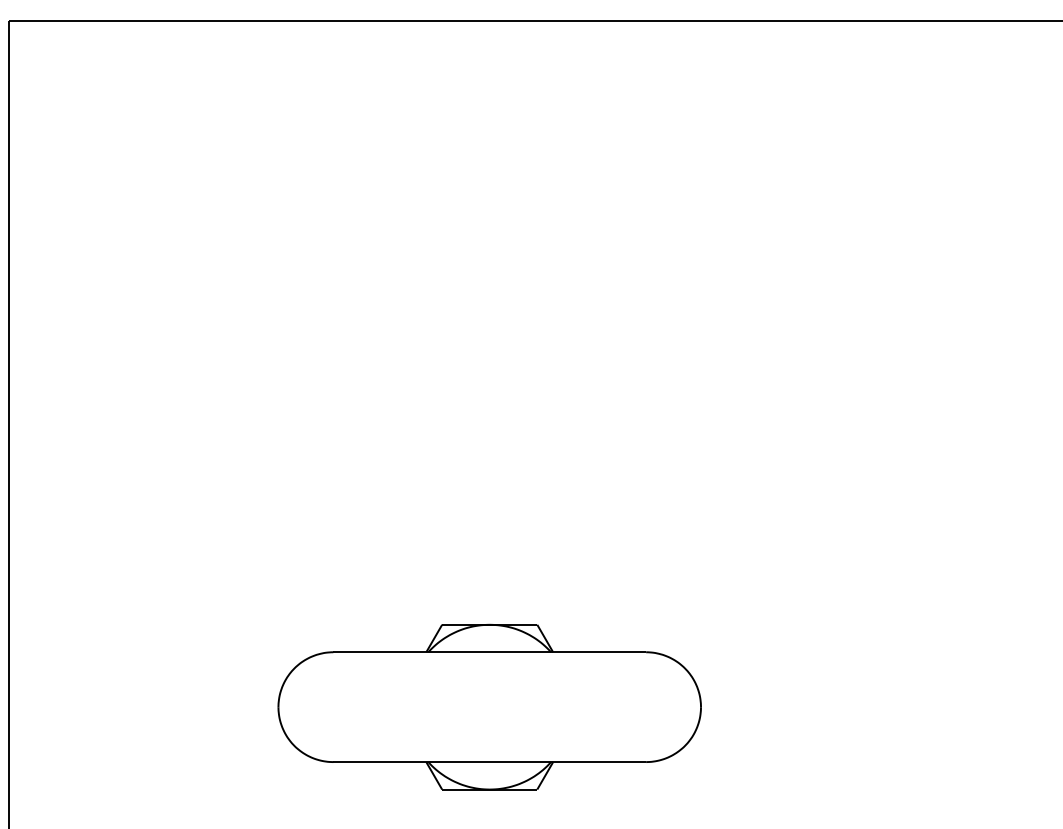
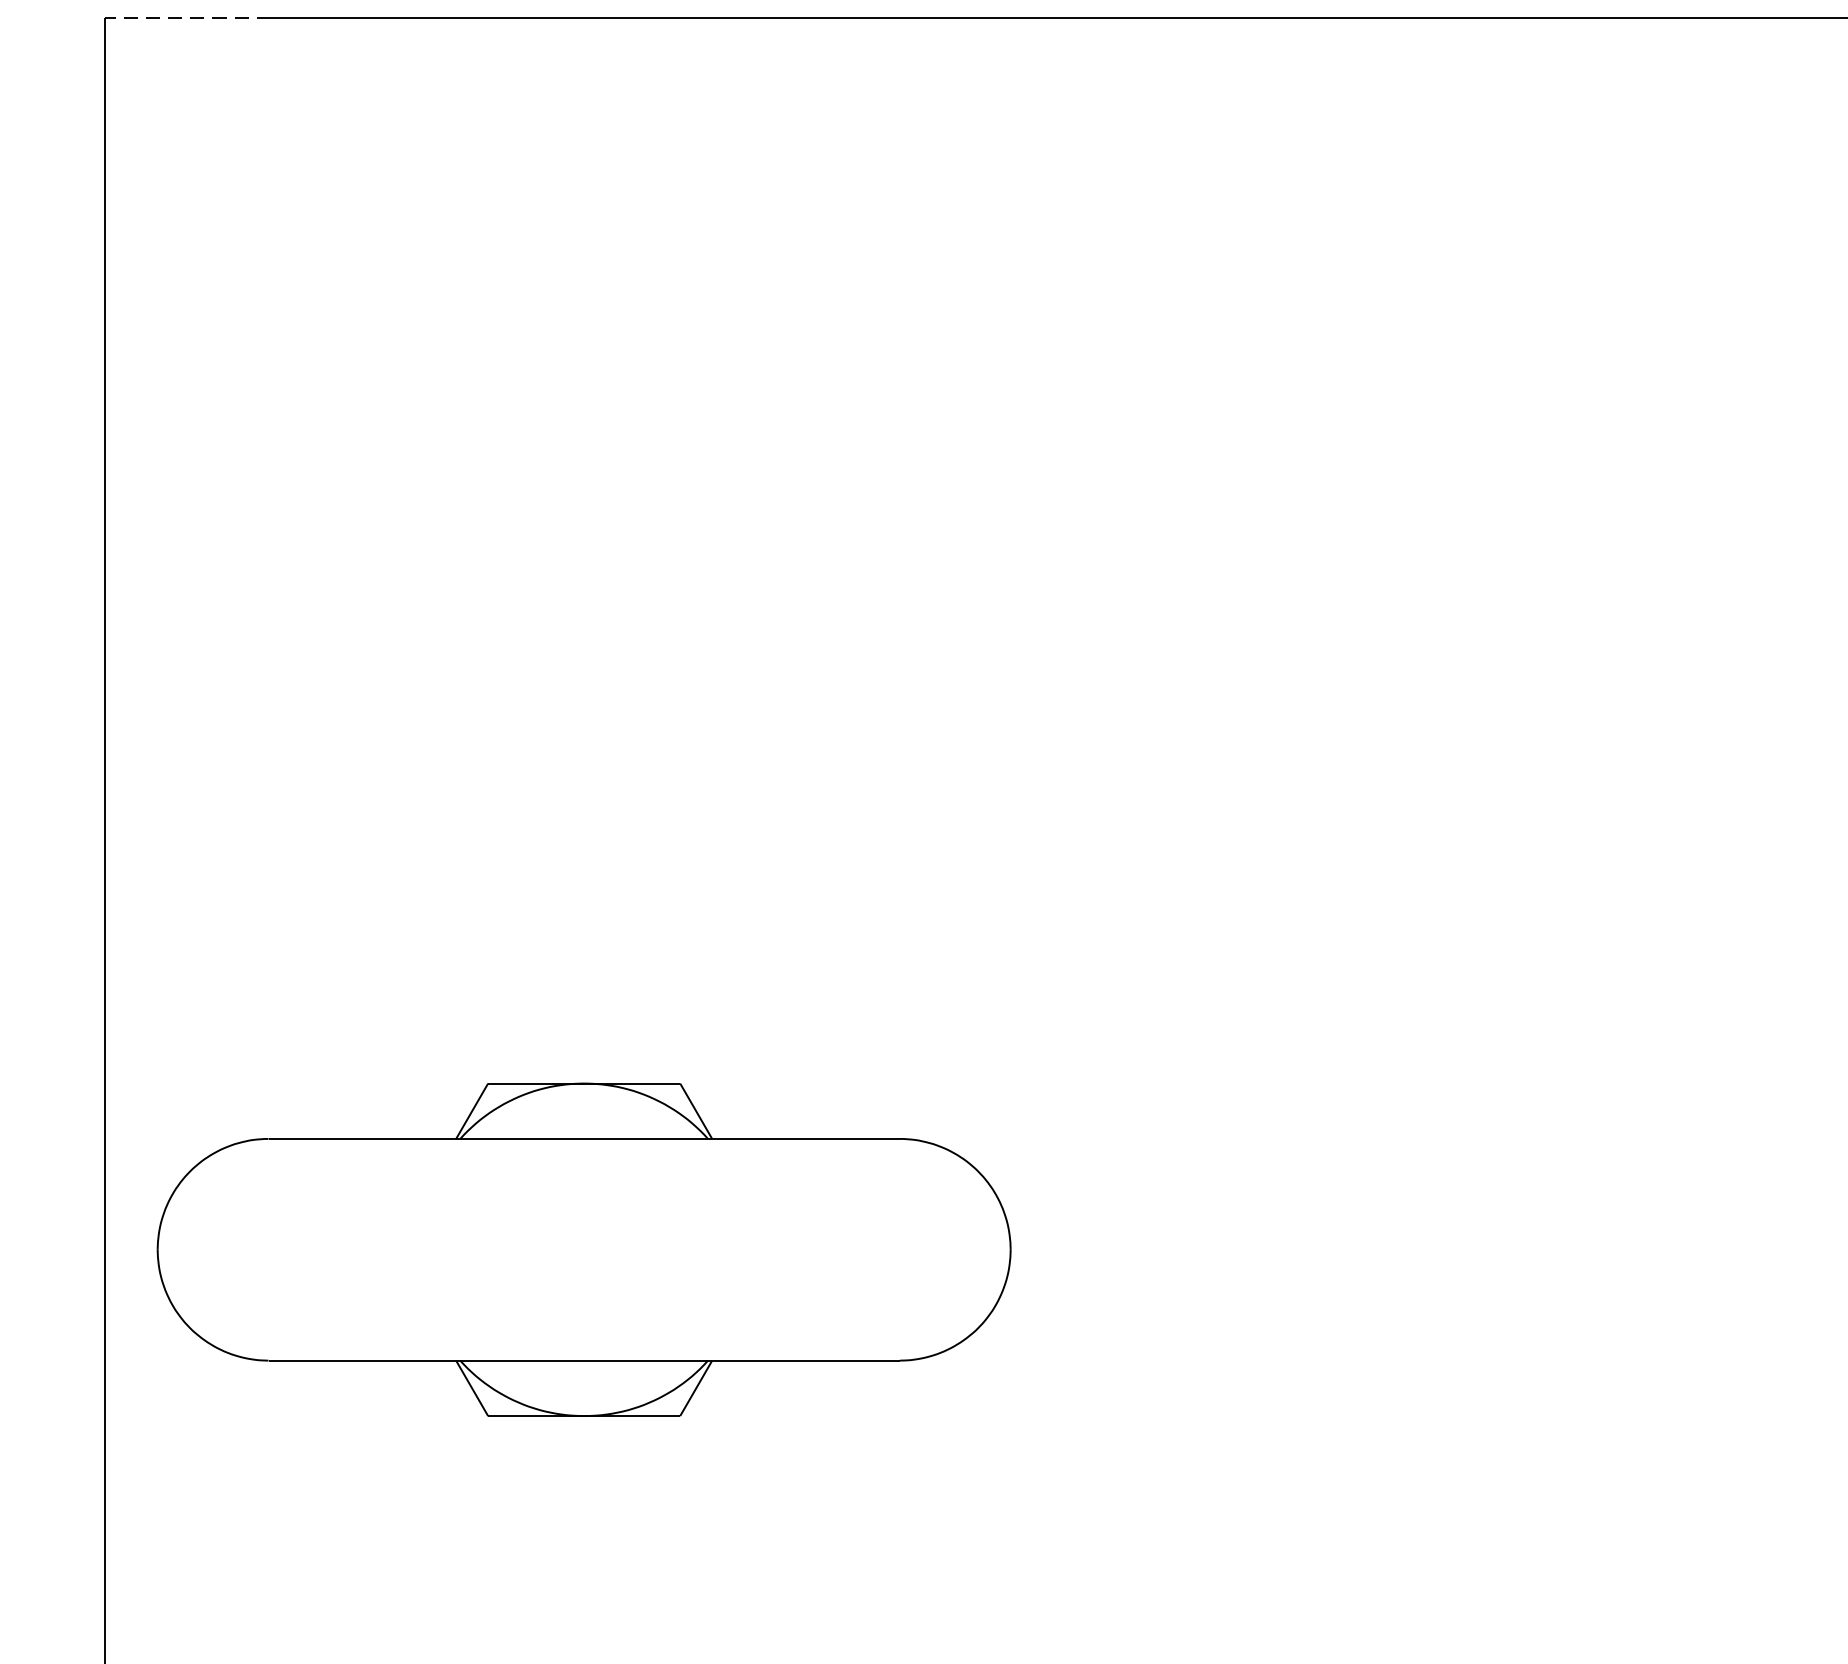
line: (49, 20) -> (186, 17), solid -> dashed
part: (489, 706) -> (583, 1248), moved

